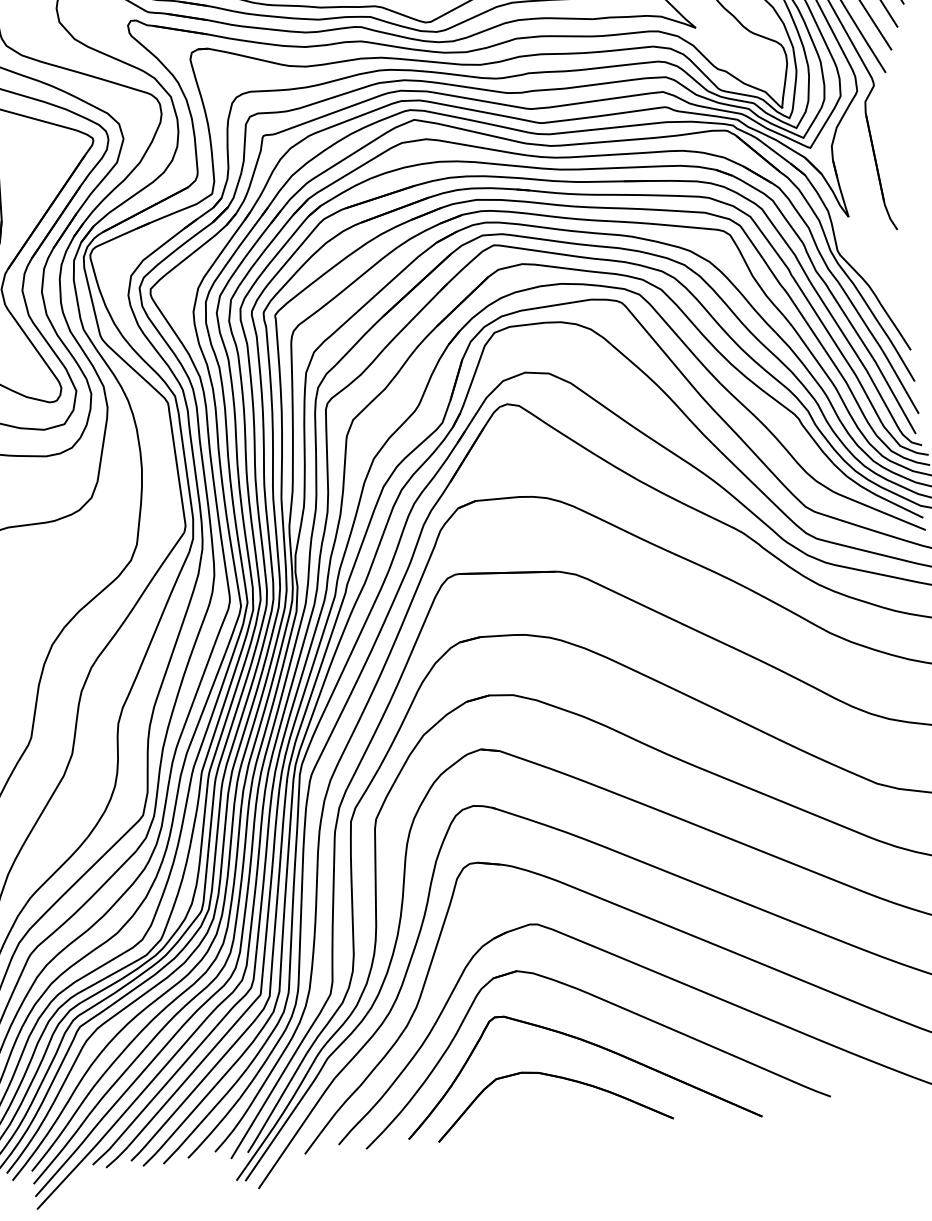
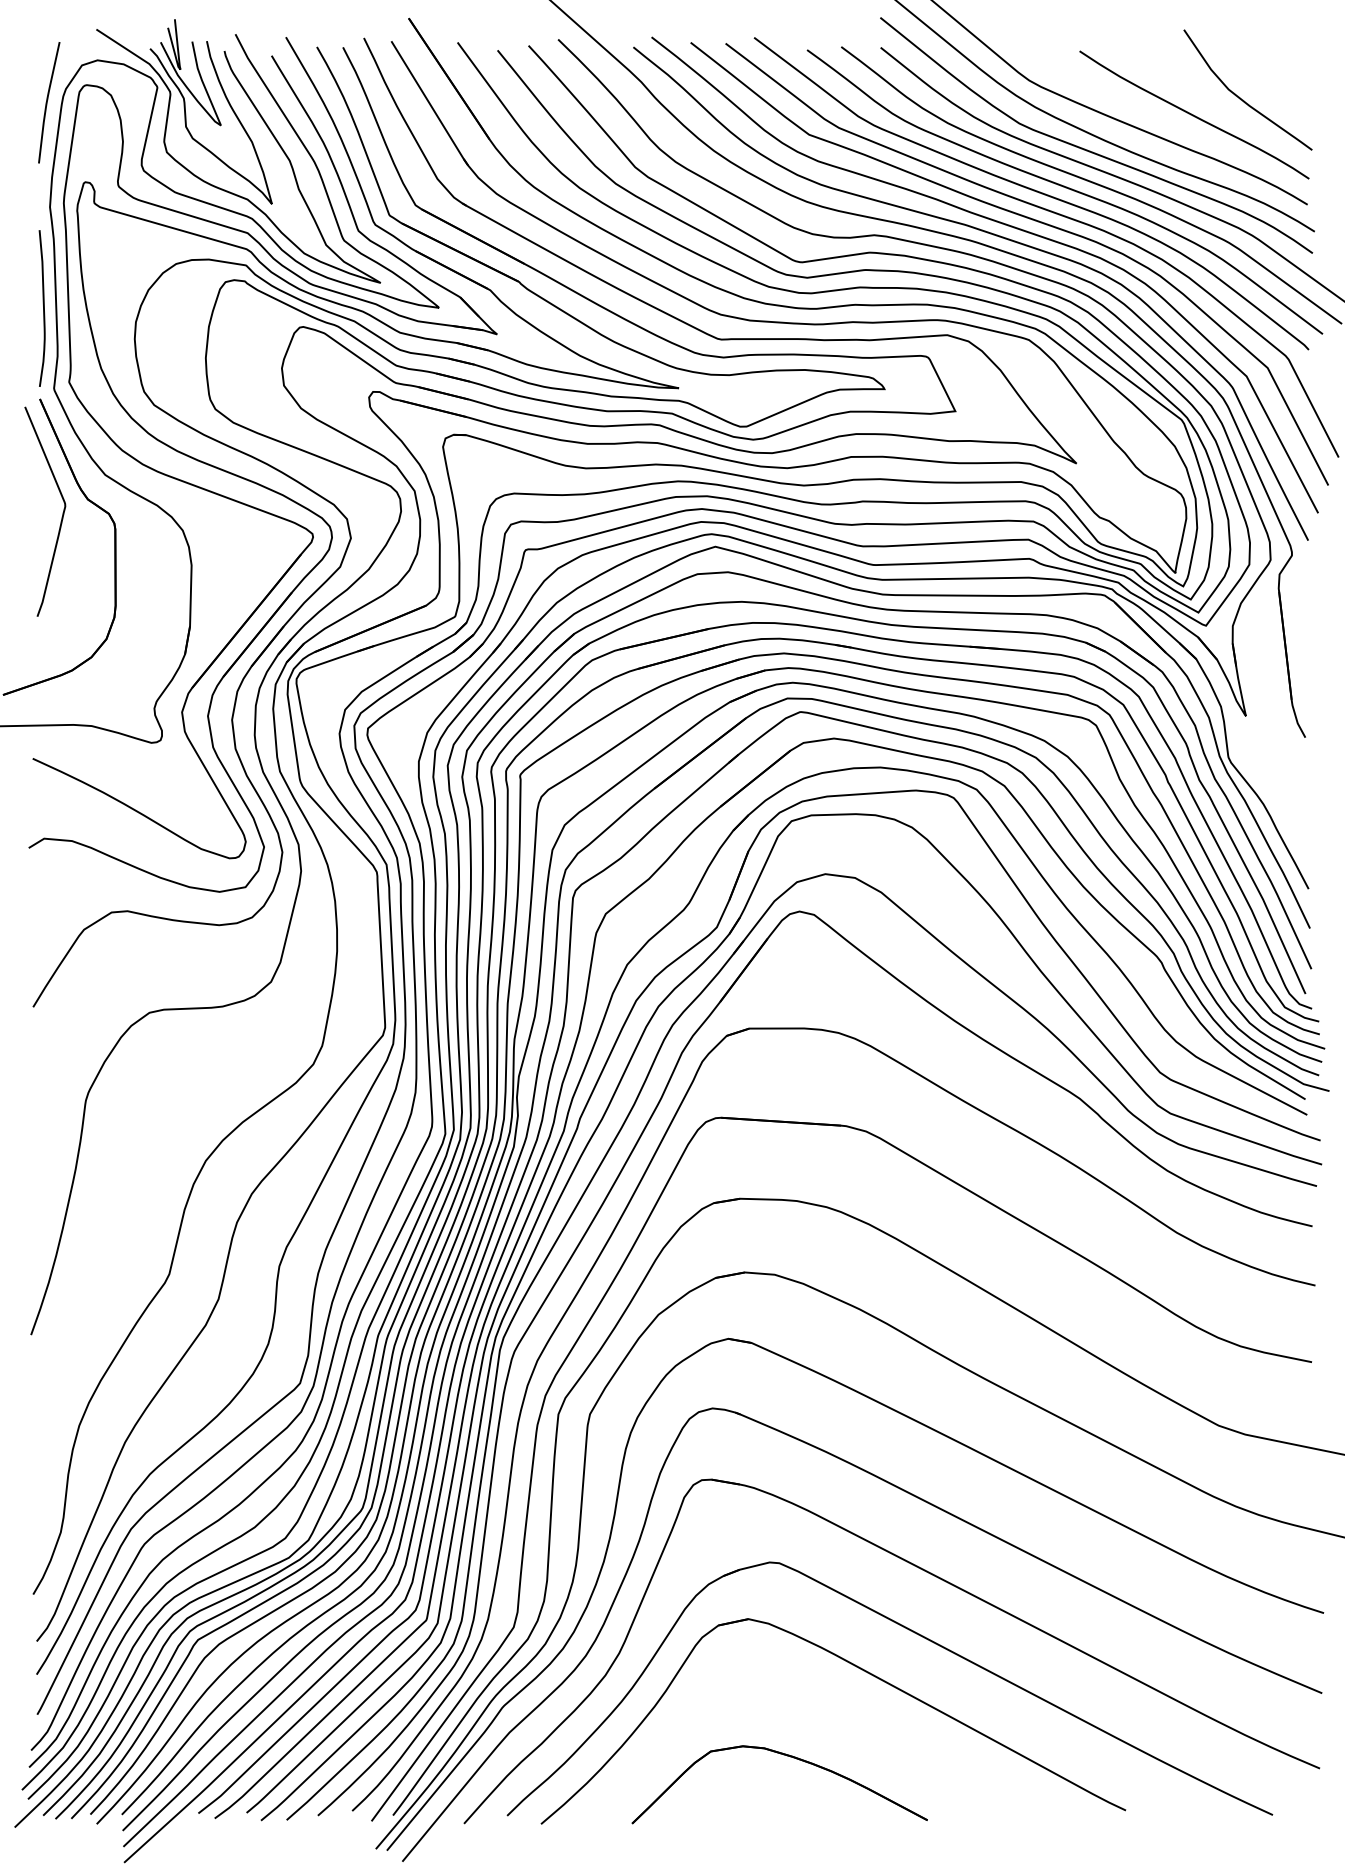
part: (590, 1044) -> (832, 1718), removed

